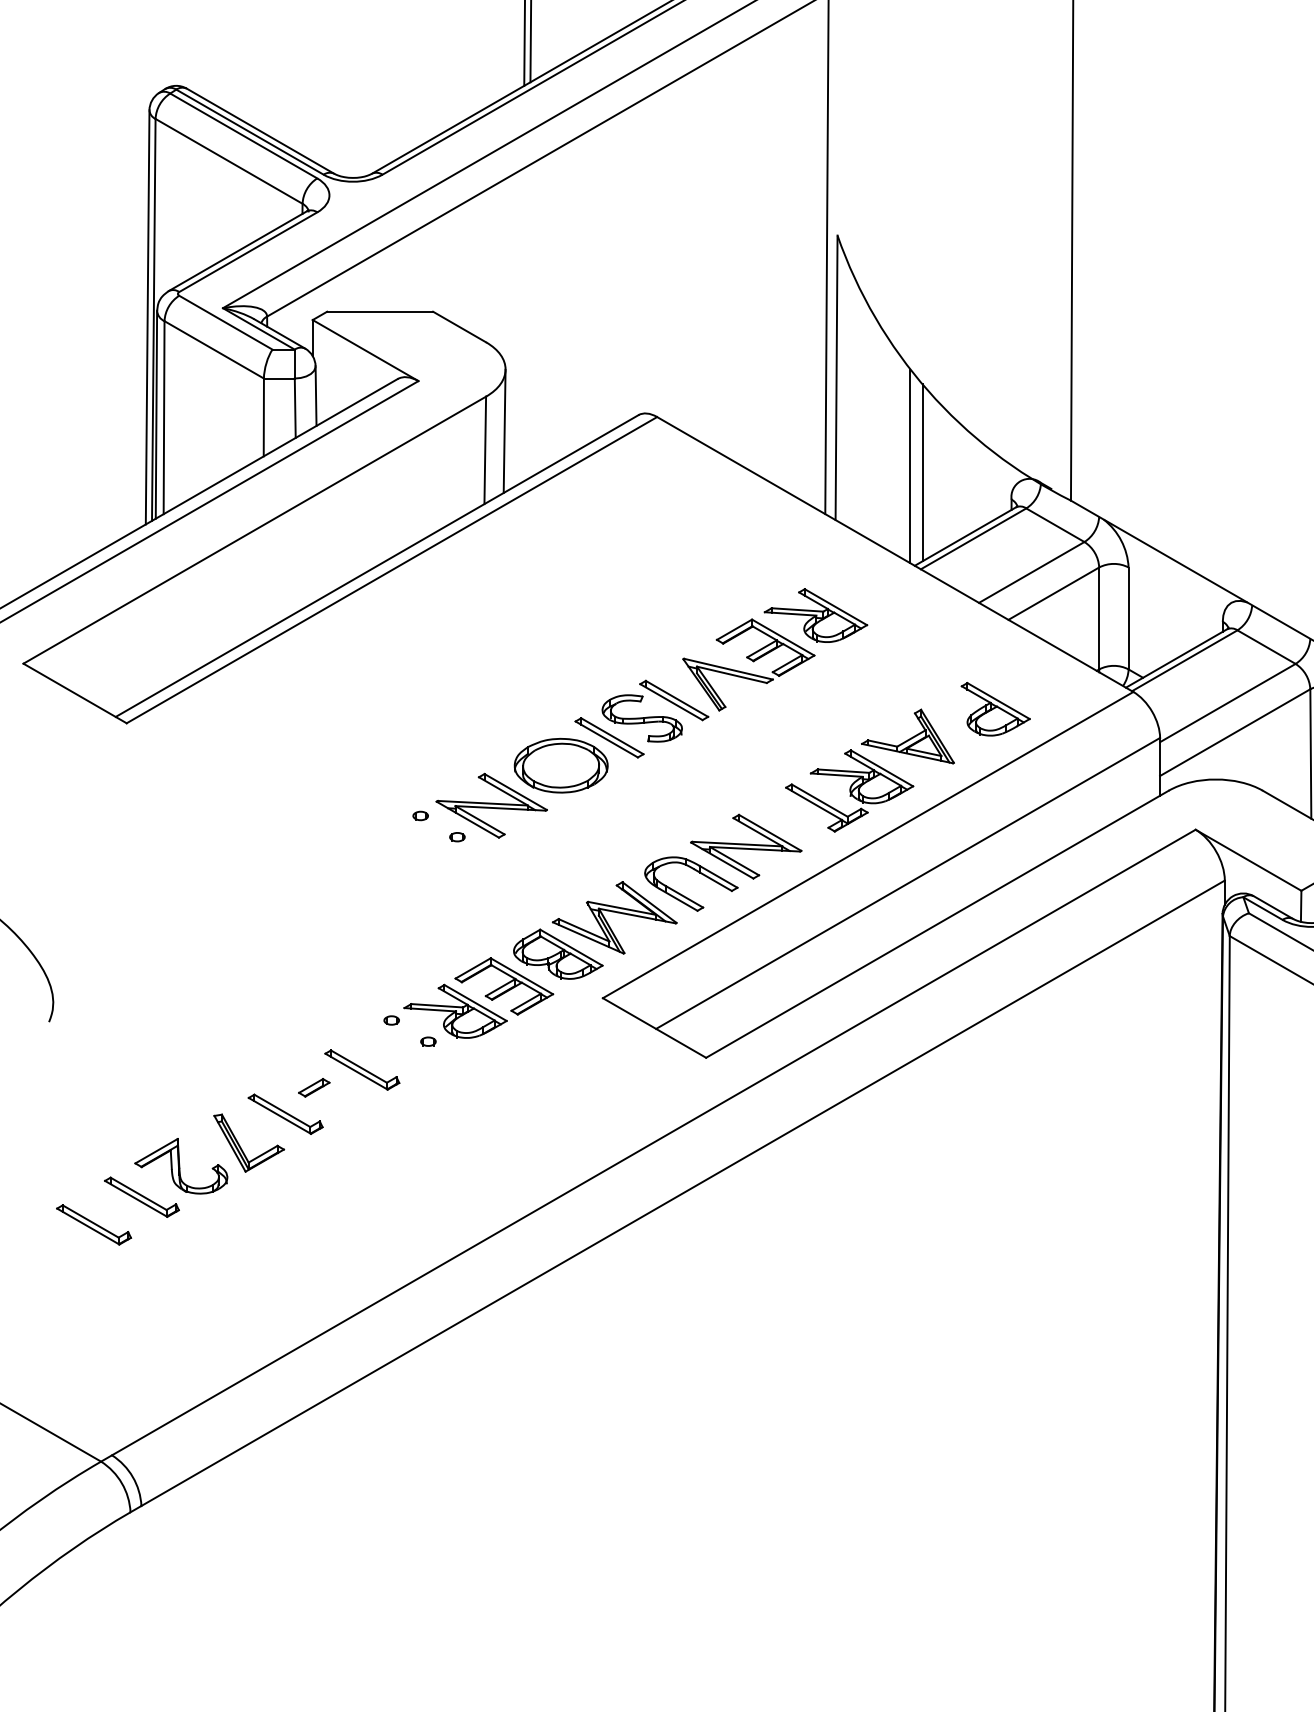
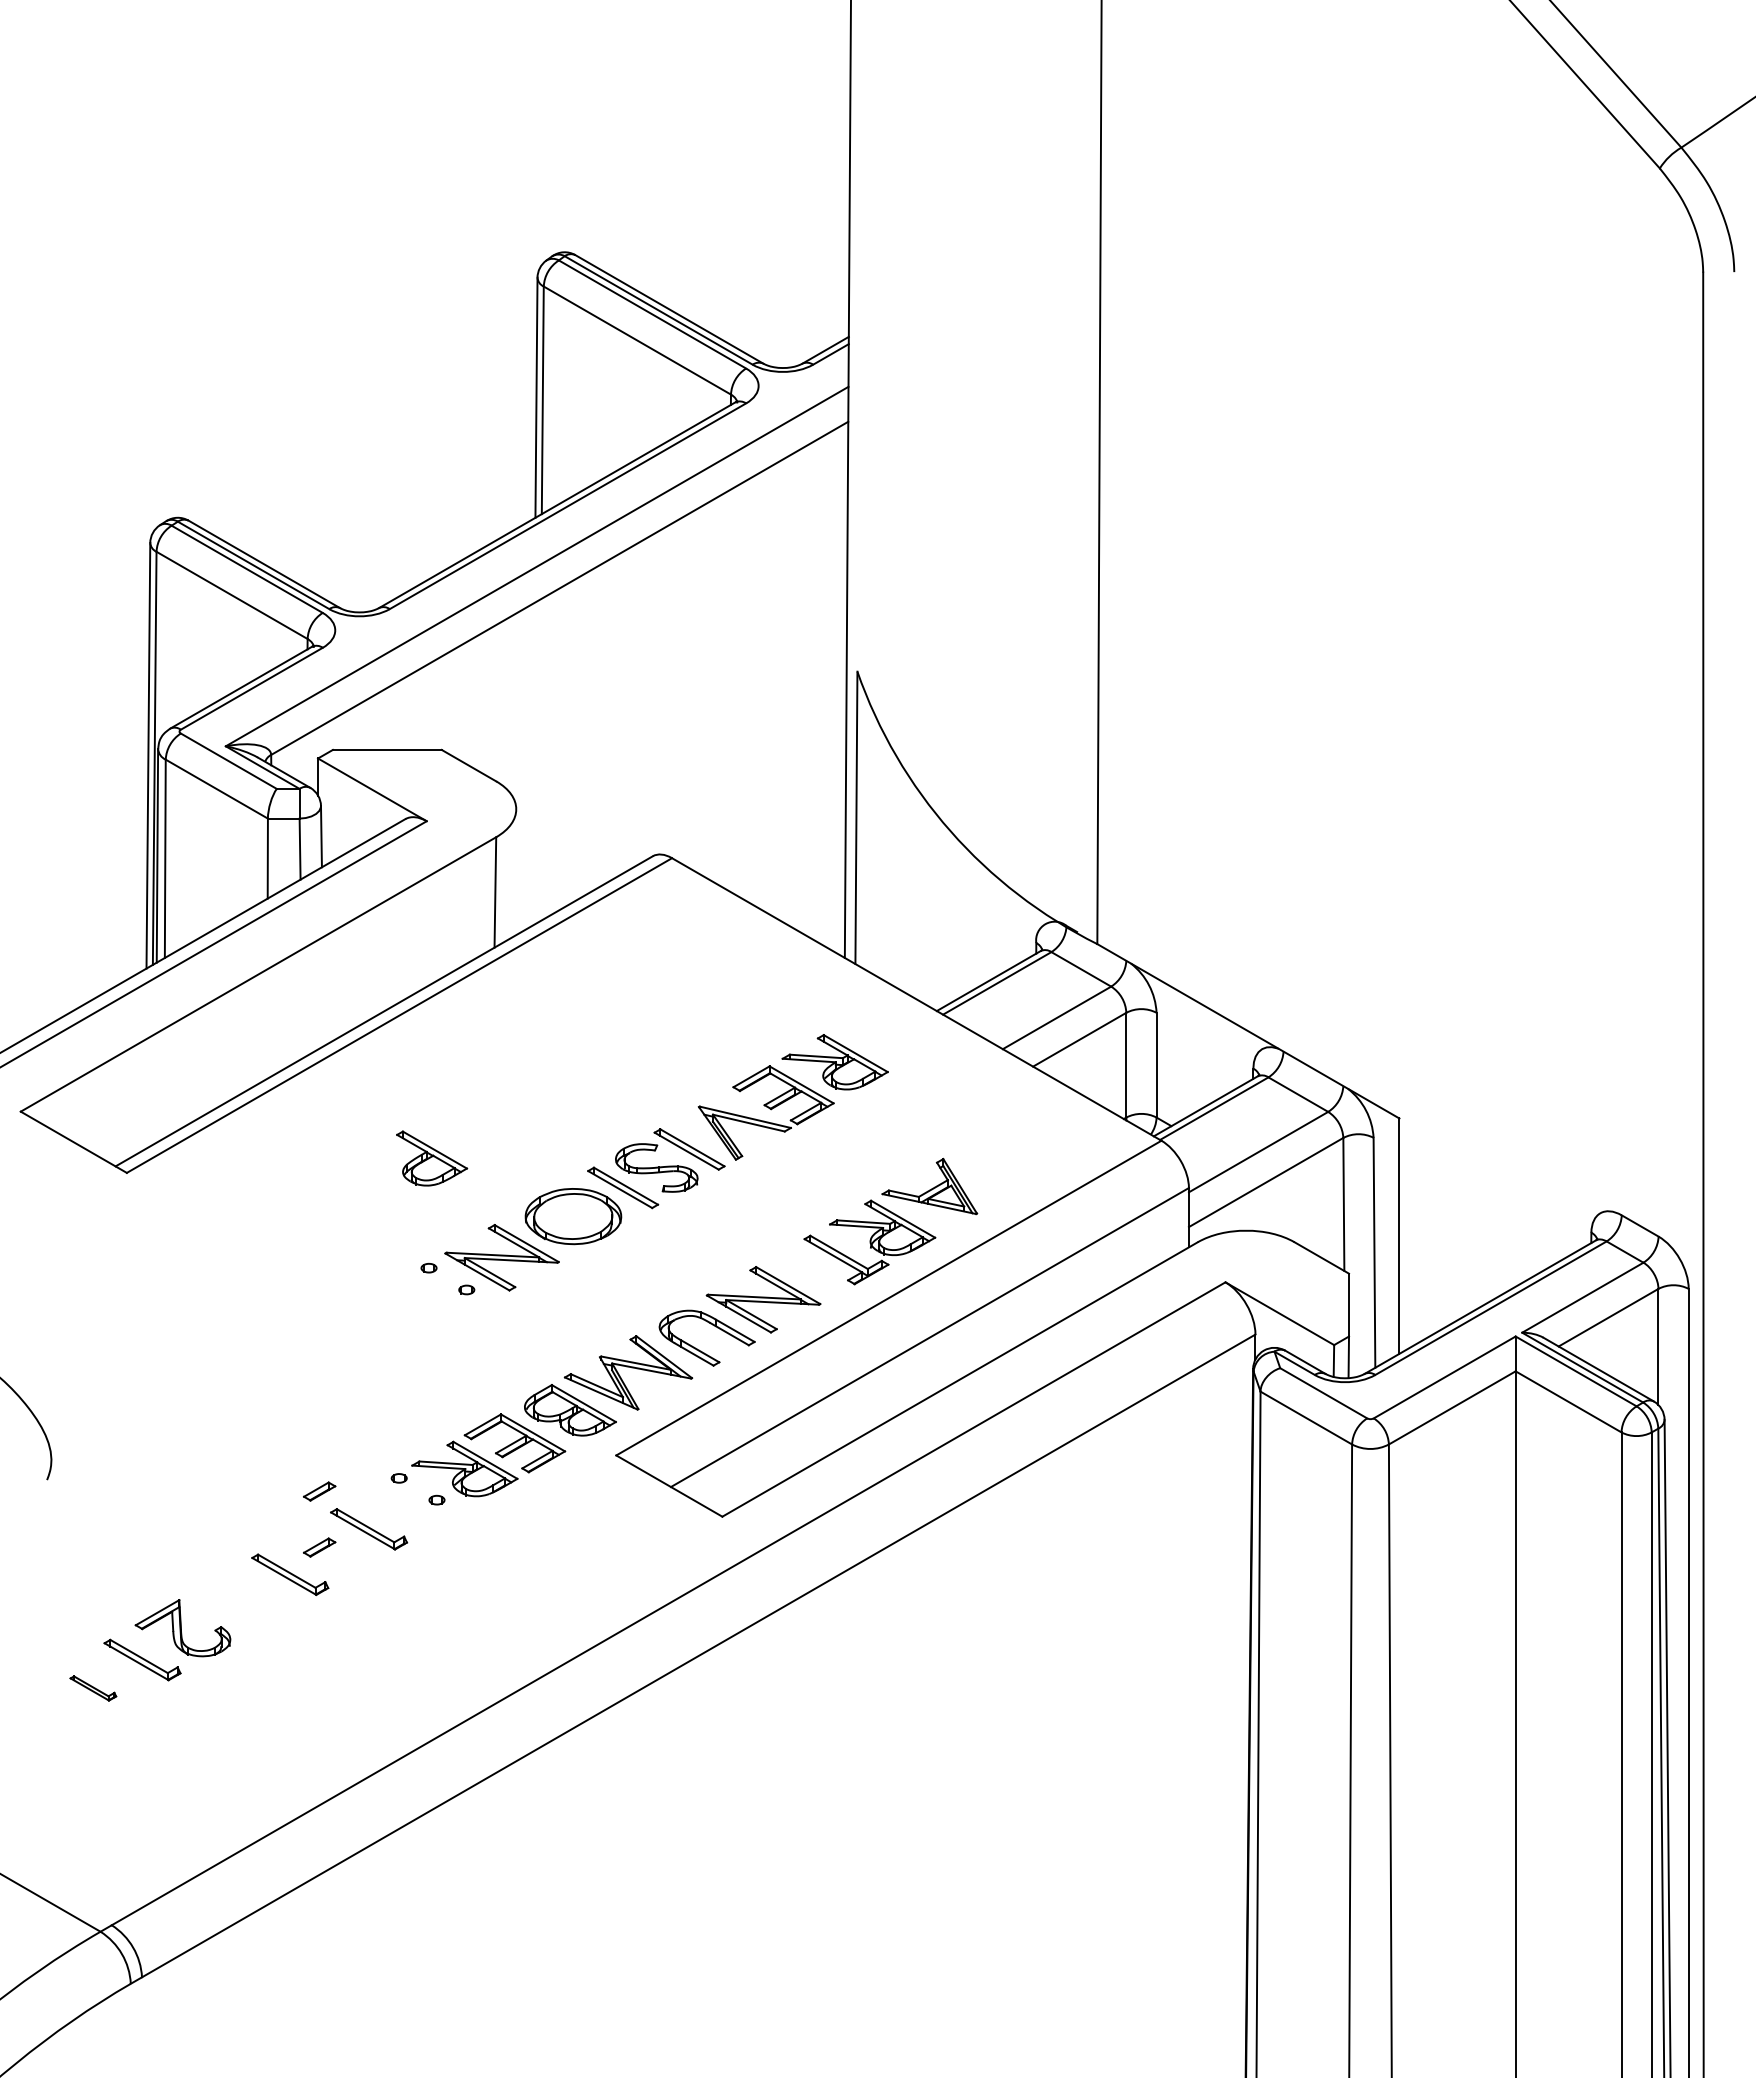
line: (504, 430) -> (515, 872), removed
line: (910, 466) -> (932, 909), removed
line: (922, 472) -> (944, 915), removed
part: (996, 709) -> (432, 1158), moved
part: (314, 1033) -> (319, 1491), added
part: (241, 1147) -> (244, 1608), removed
part: (94, 1224) -> (93, 1688), size x0.6

